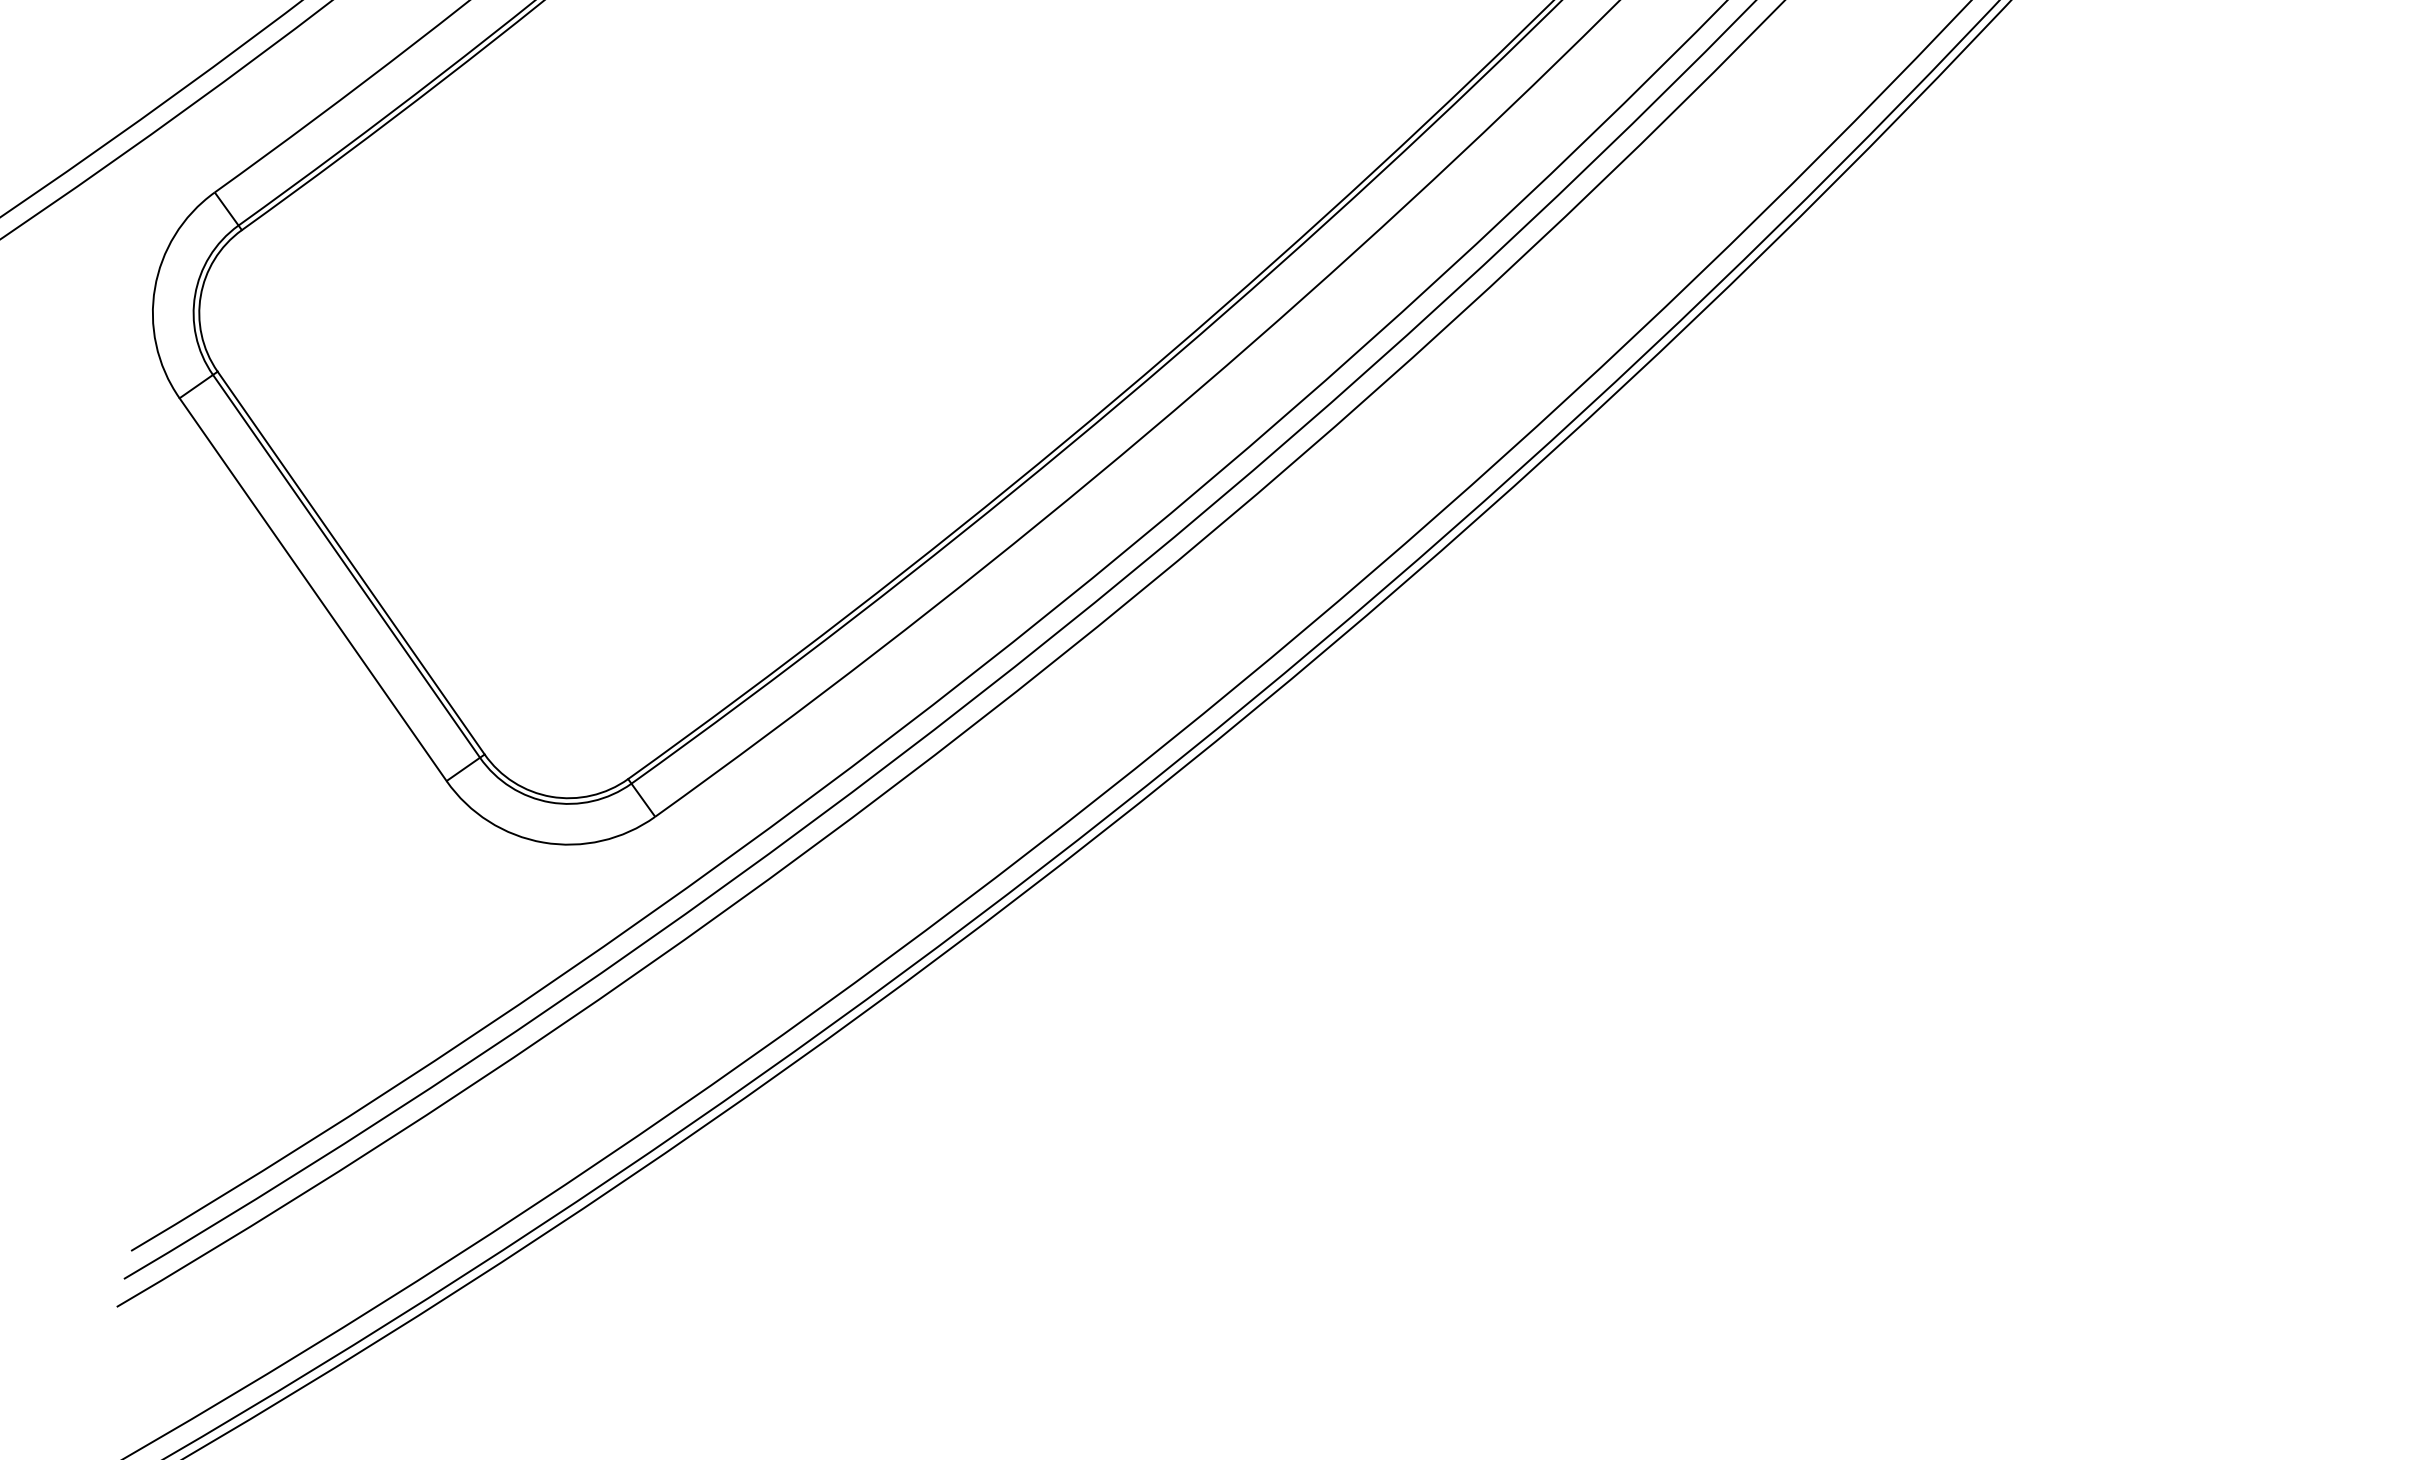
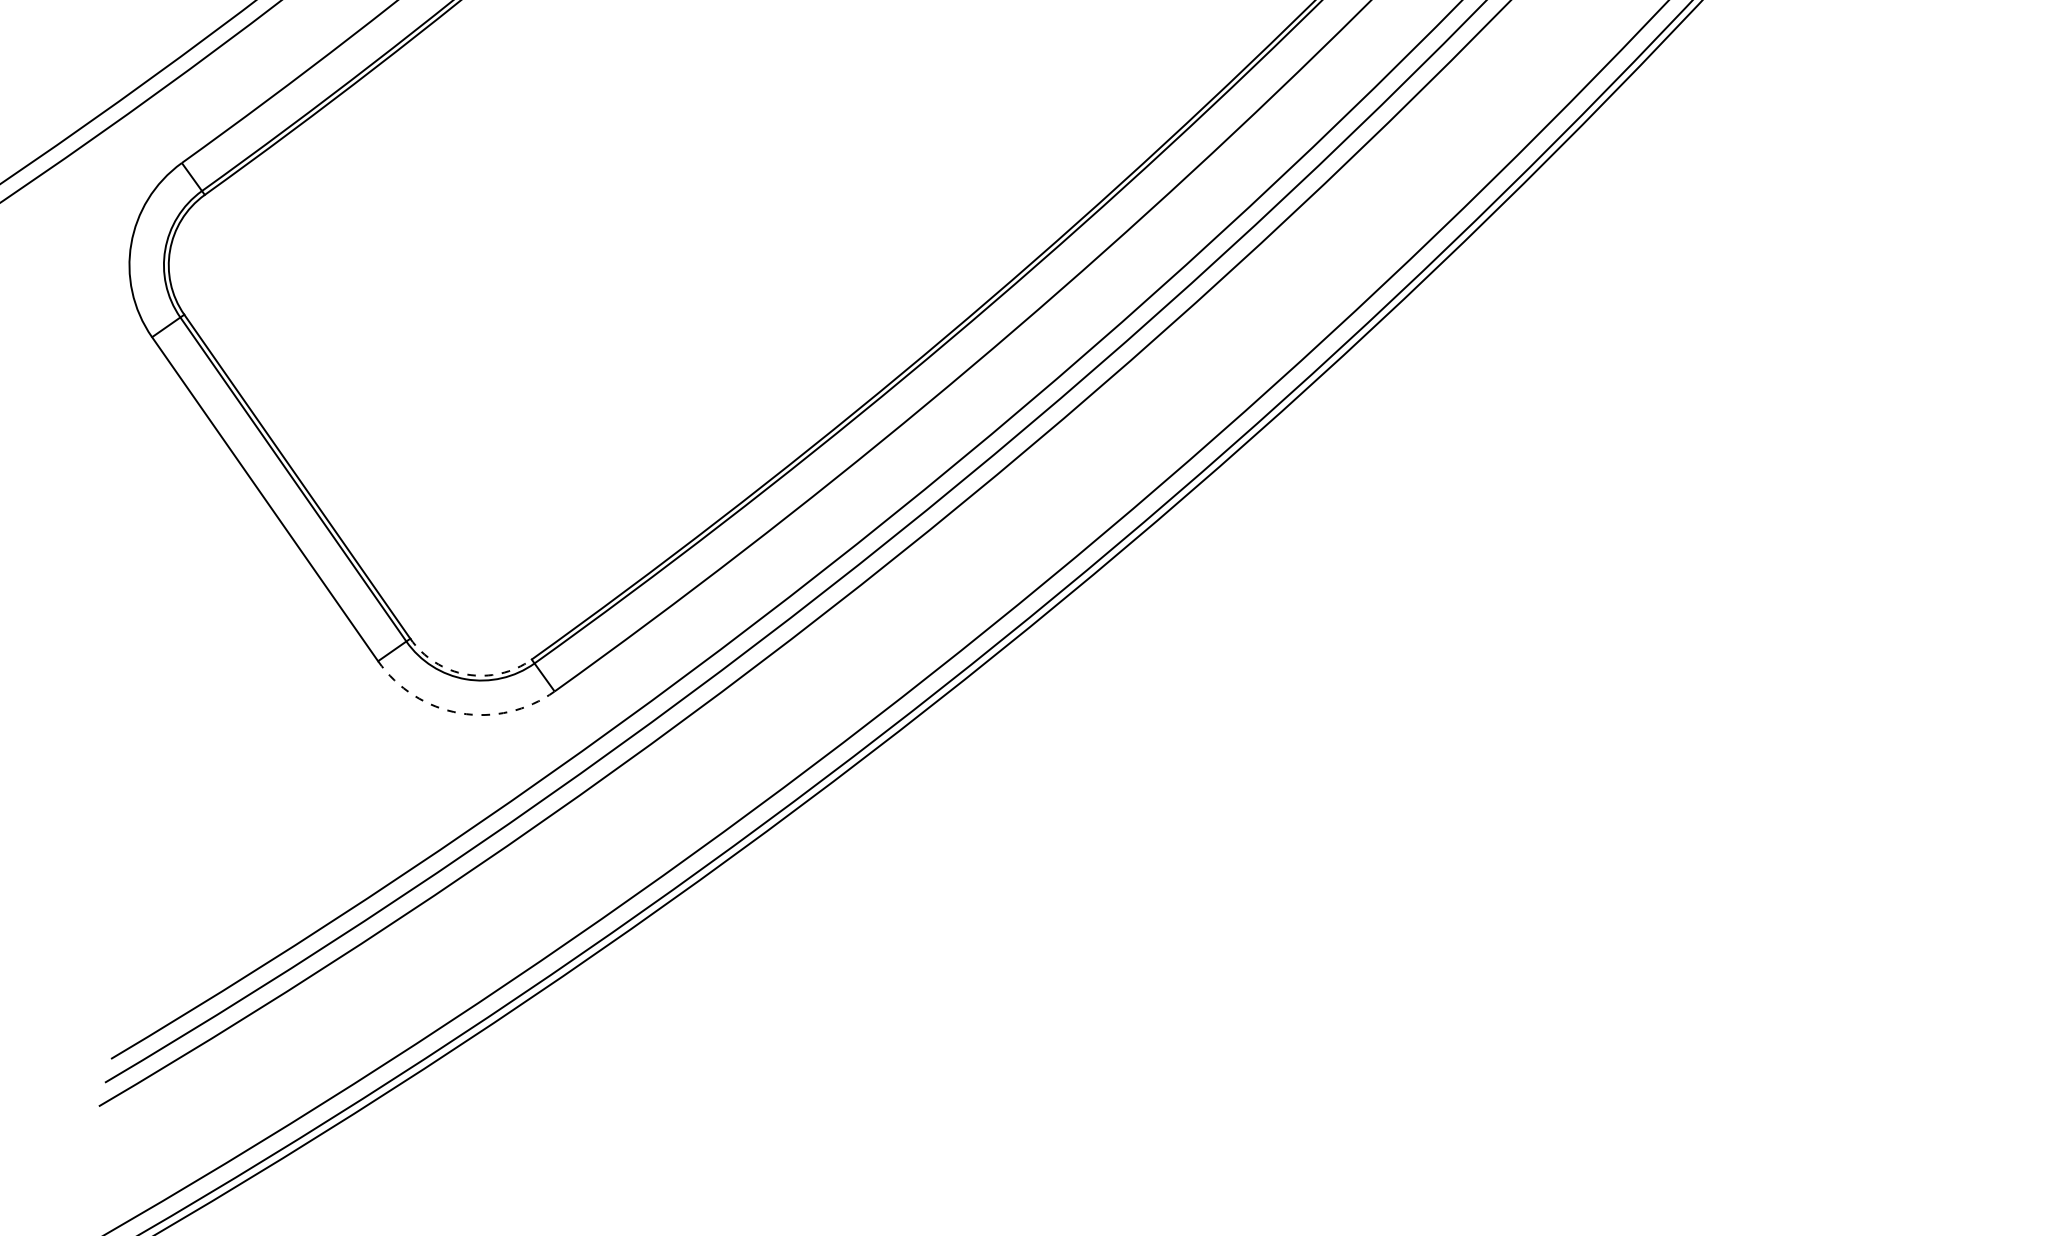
arc: (551, 796) -> (466, 674), solid -> dashed
arc: (543, 842) -> (460, 713), solid -> dashed

